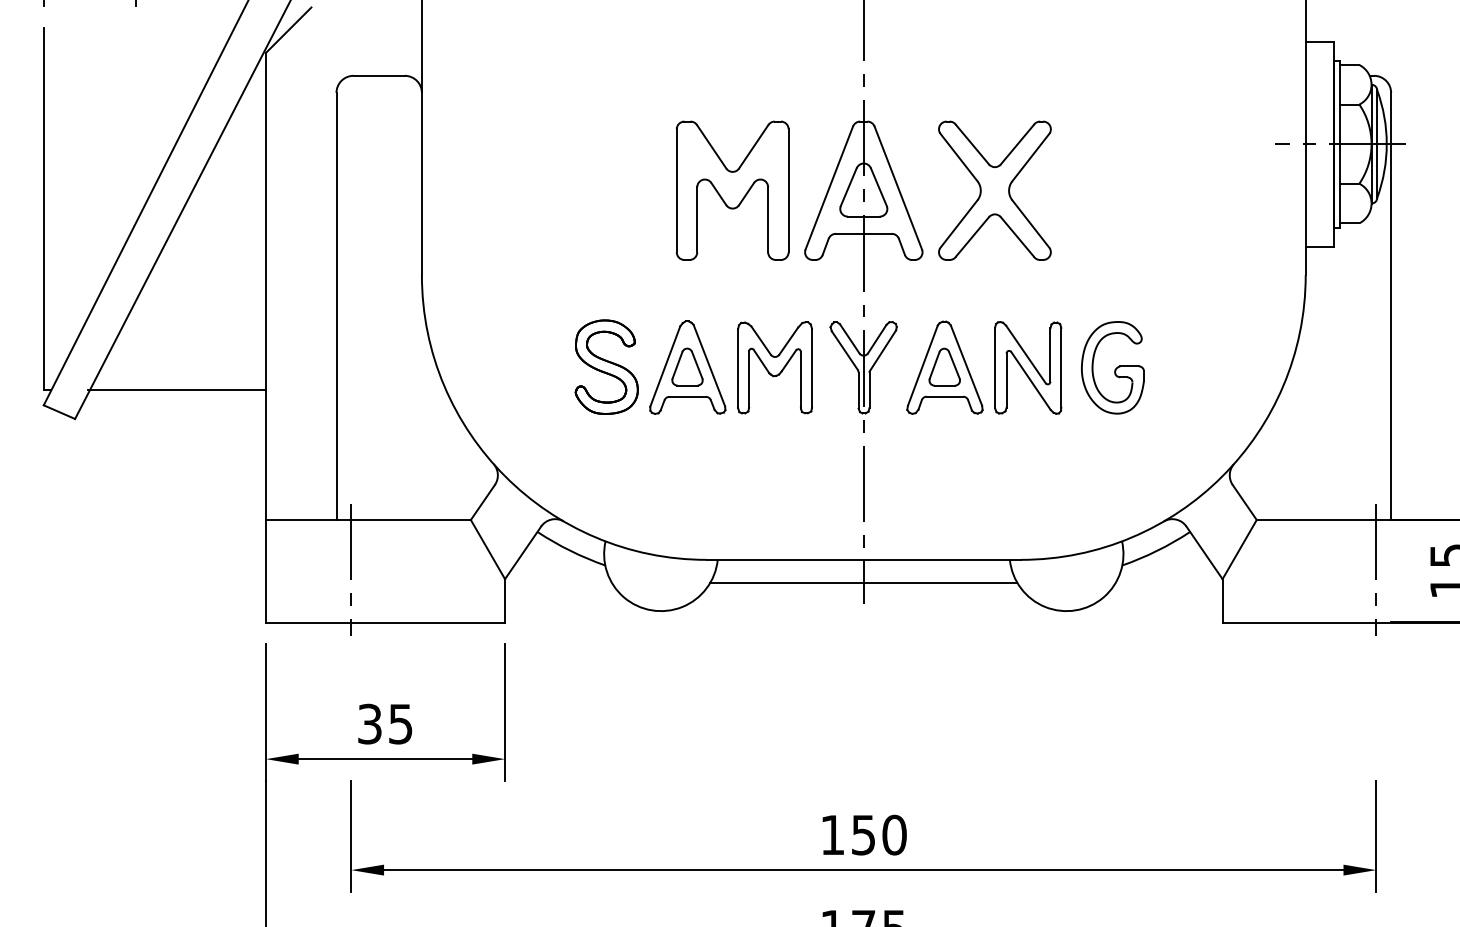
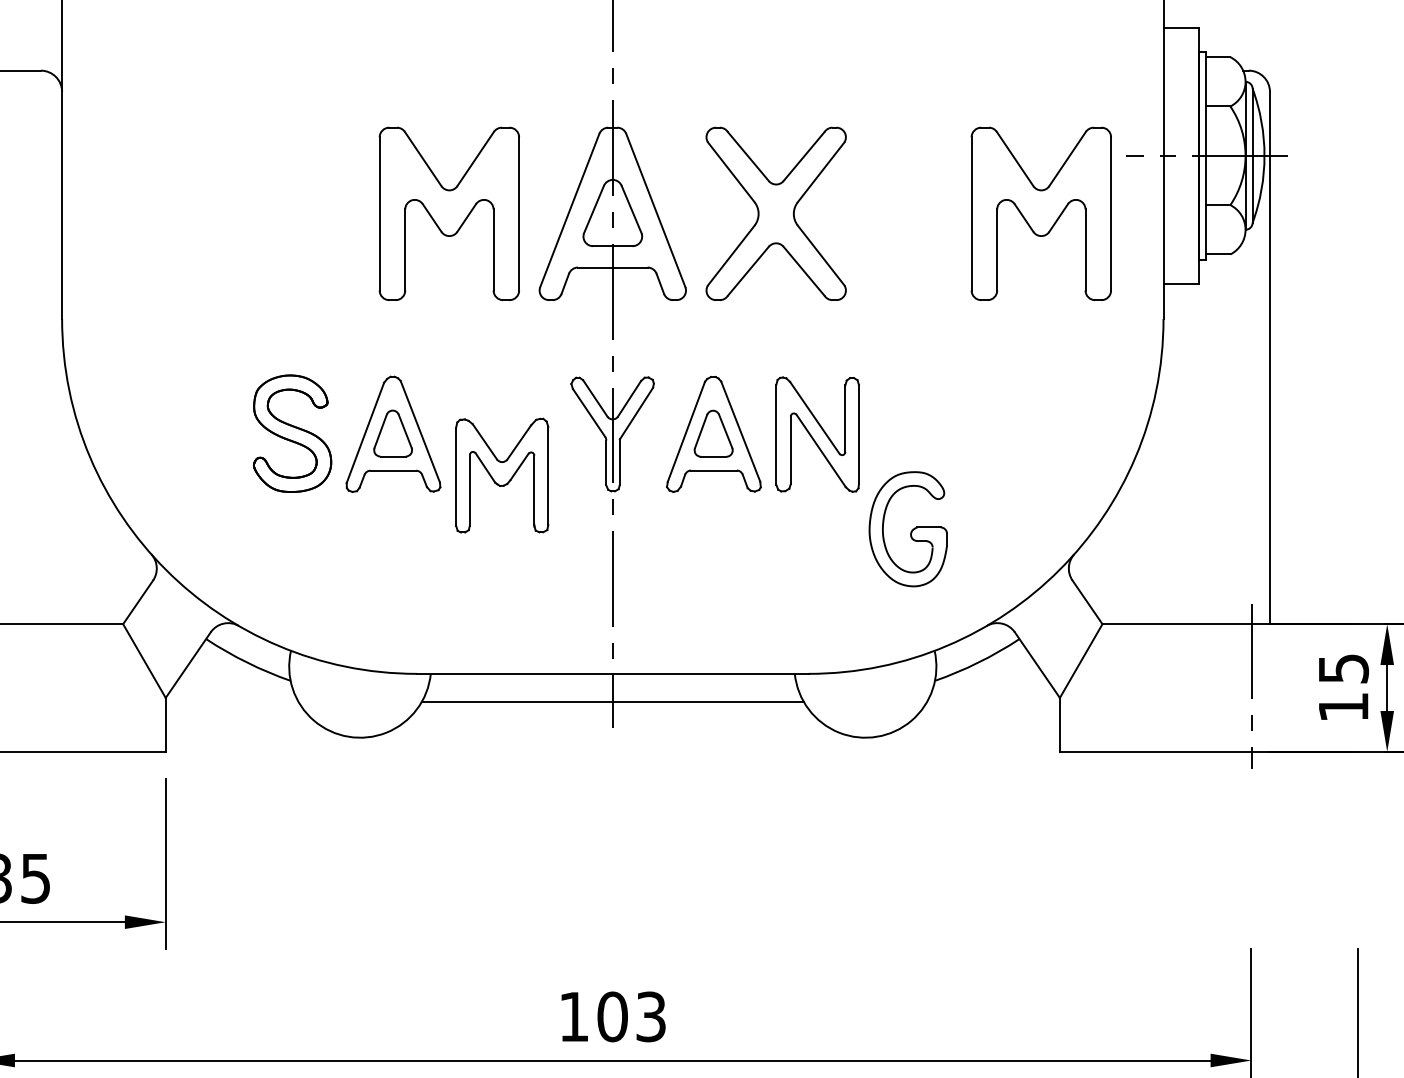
part: (1207, 190) -> (1041, 213), added
part: (774, 367) -> (501, 475), moved
part: (1112, 367) -> (907, 528), moved
text: (878, 834) -> (631, 1016), 150 -> 103

